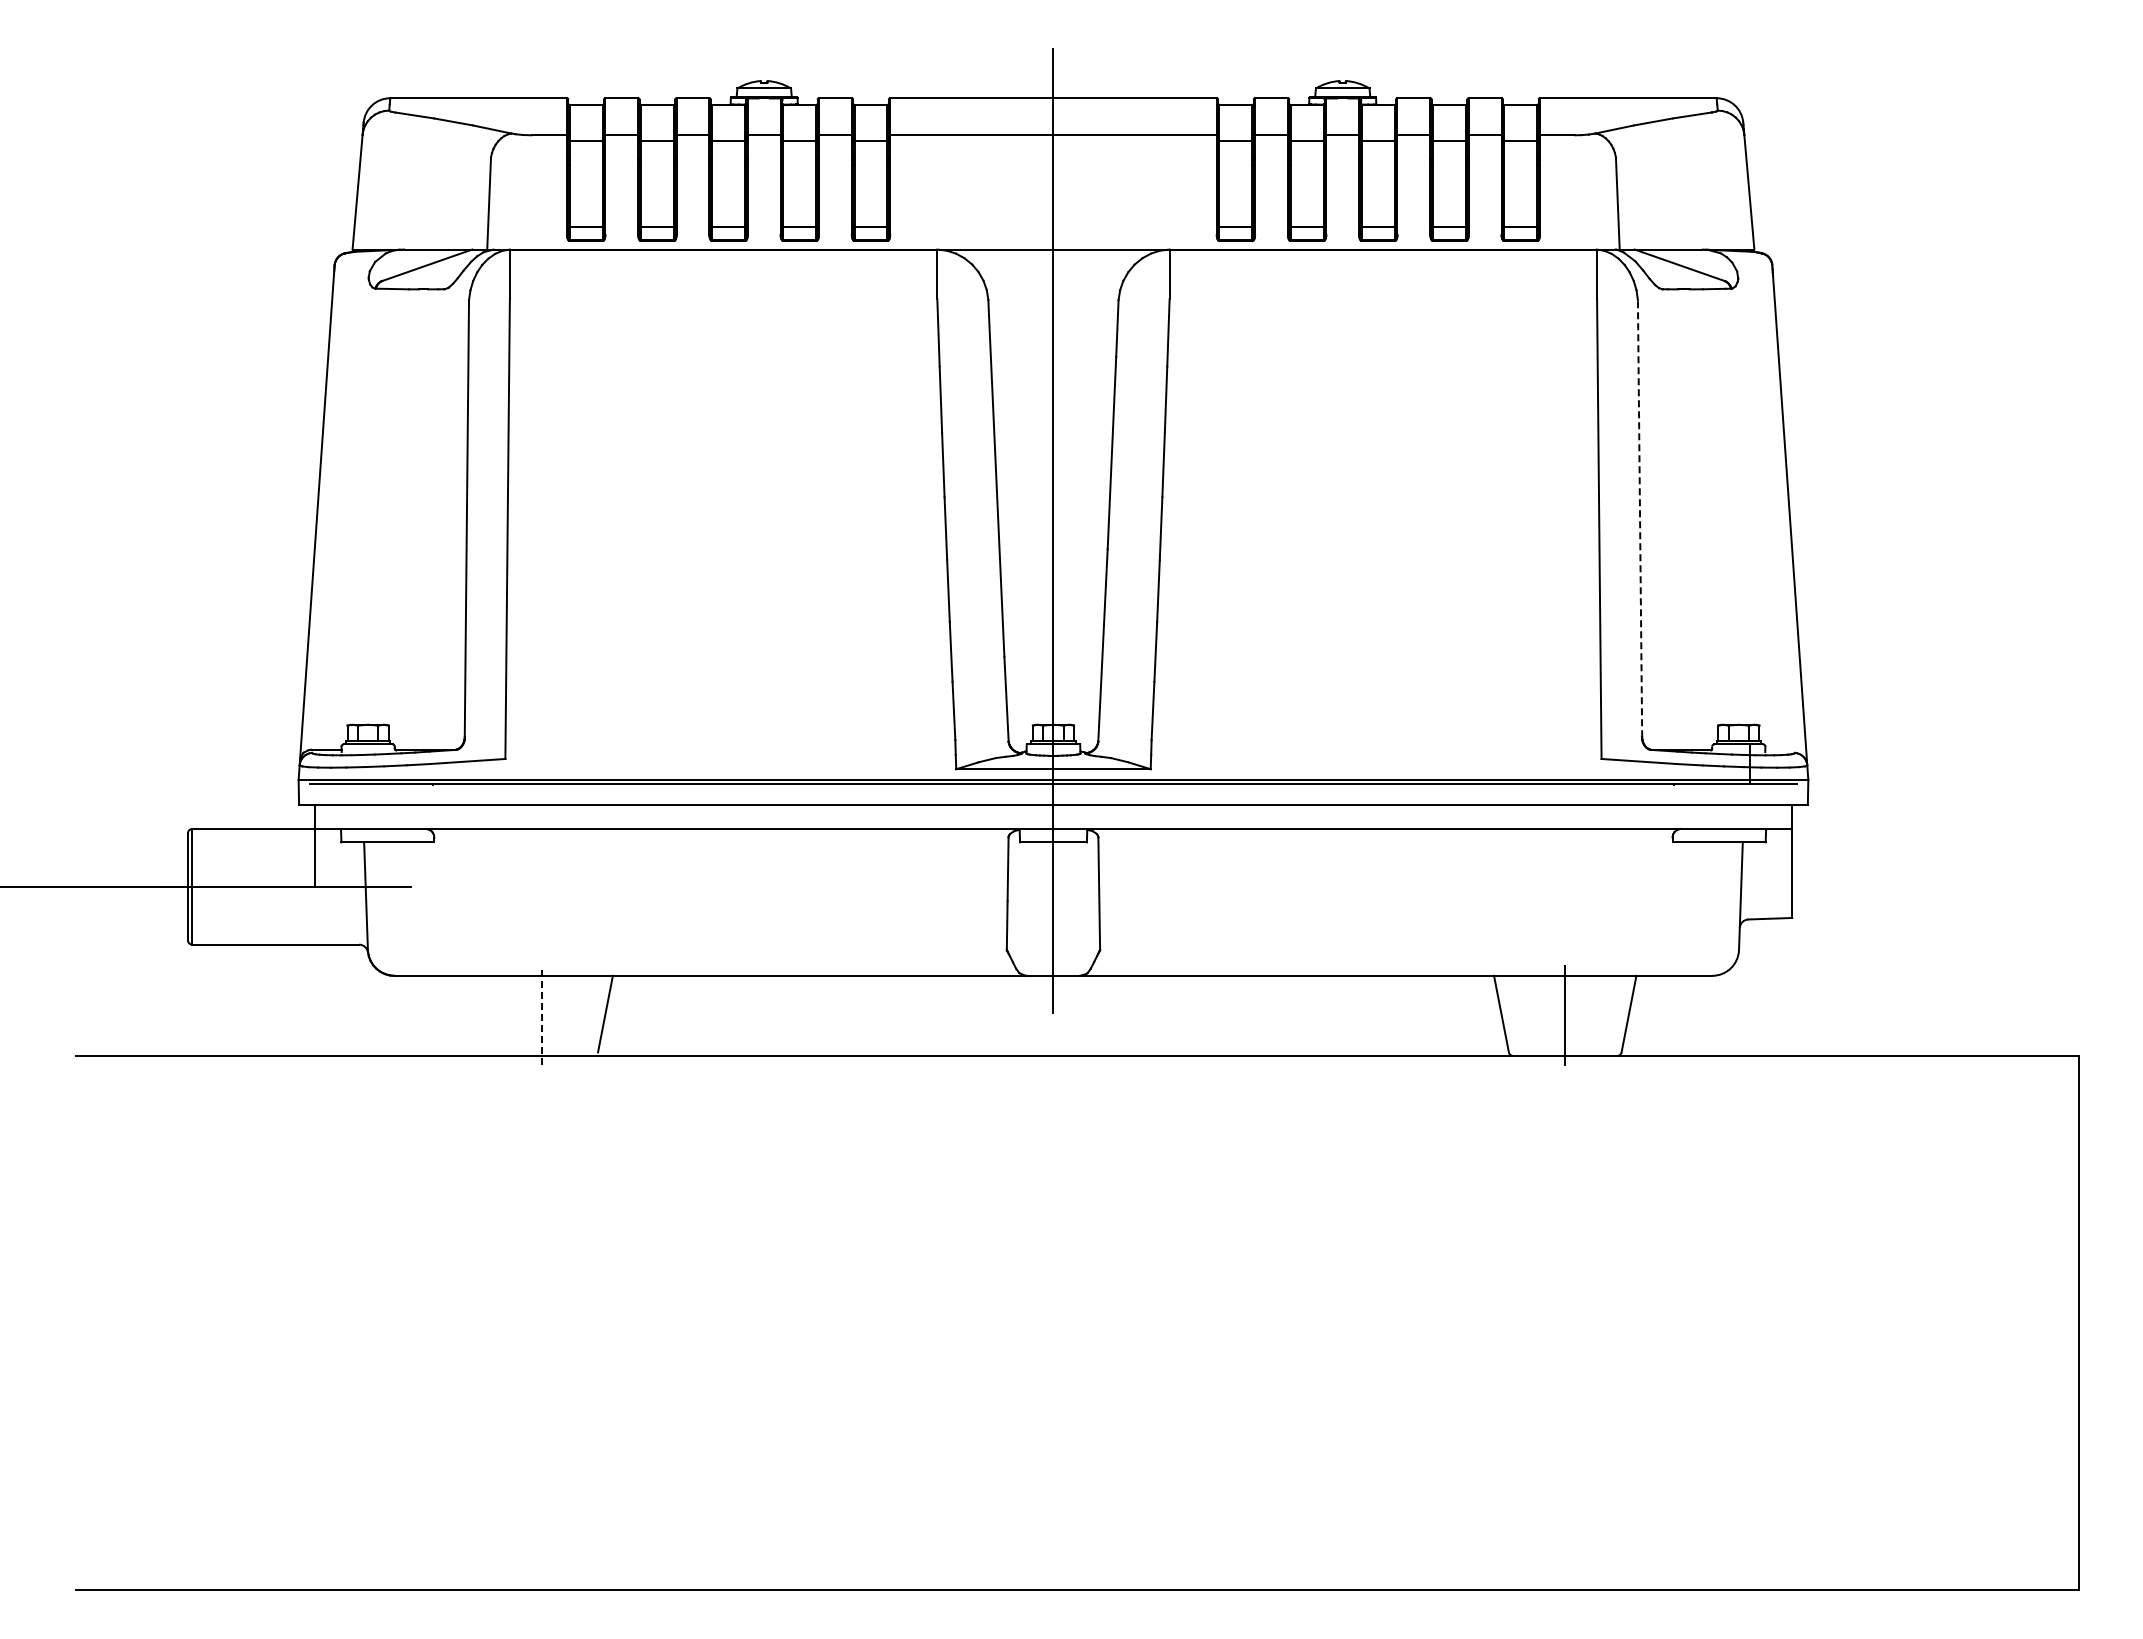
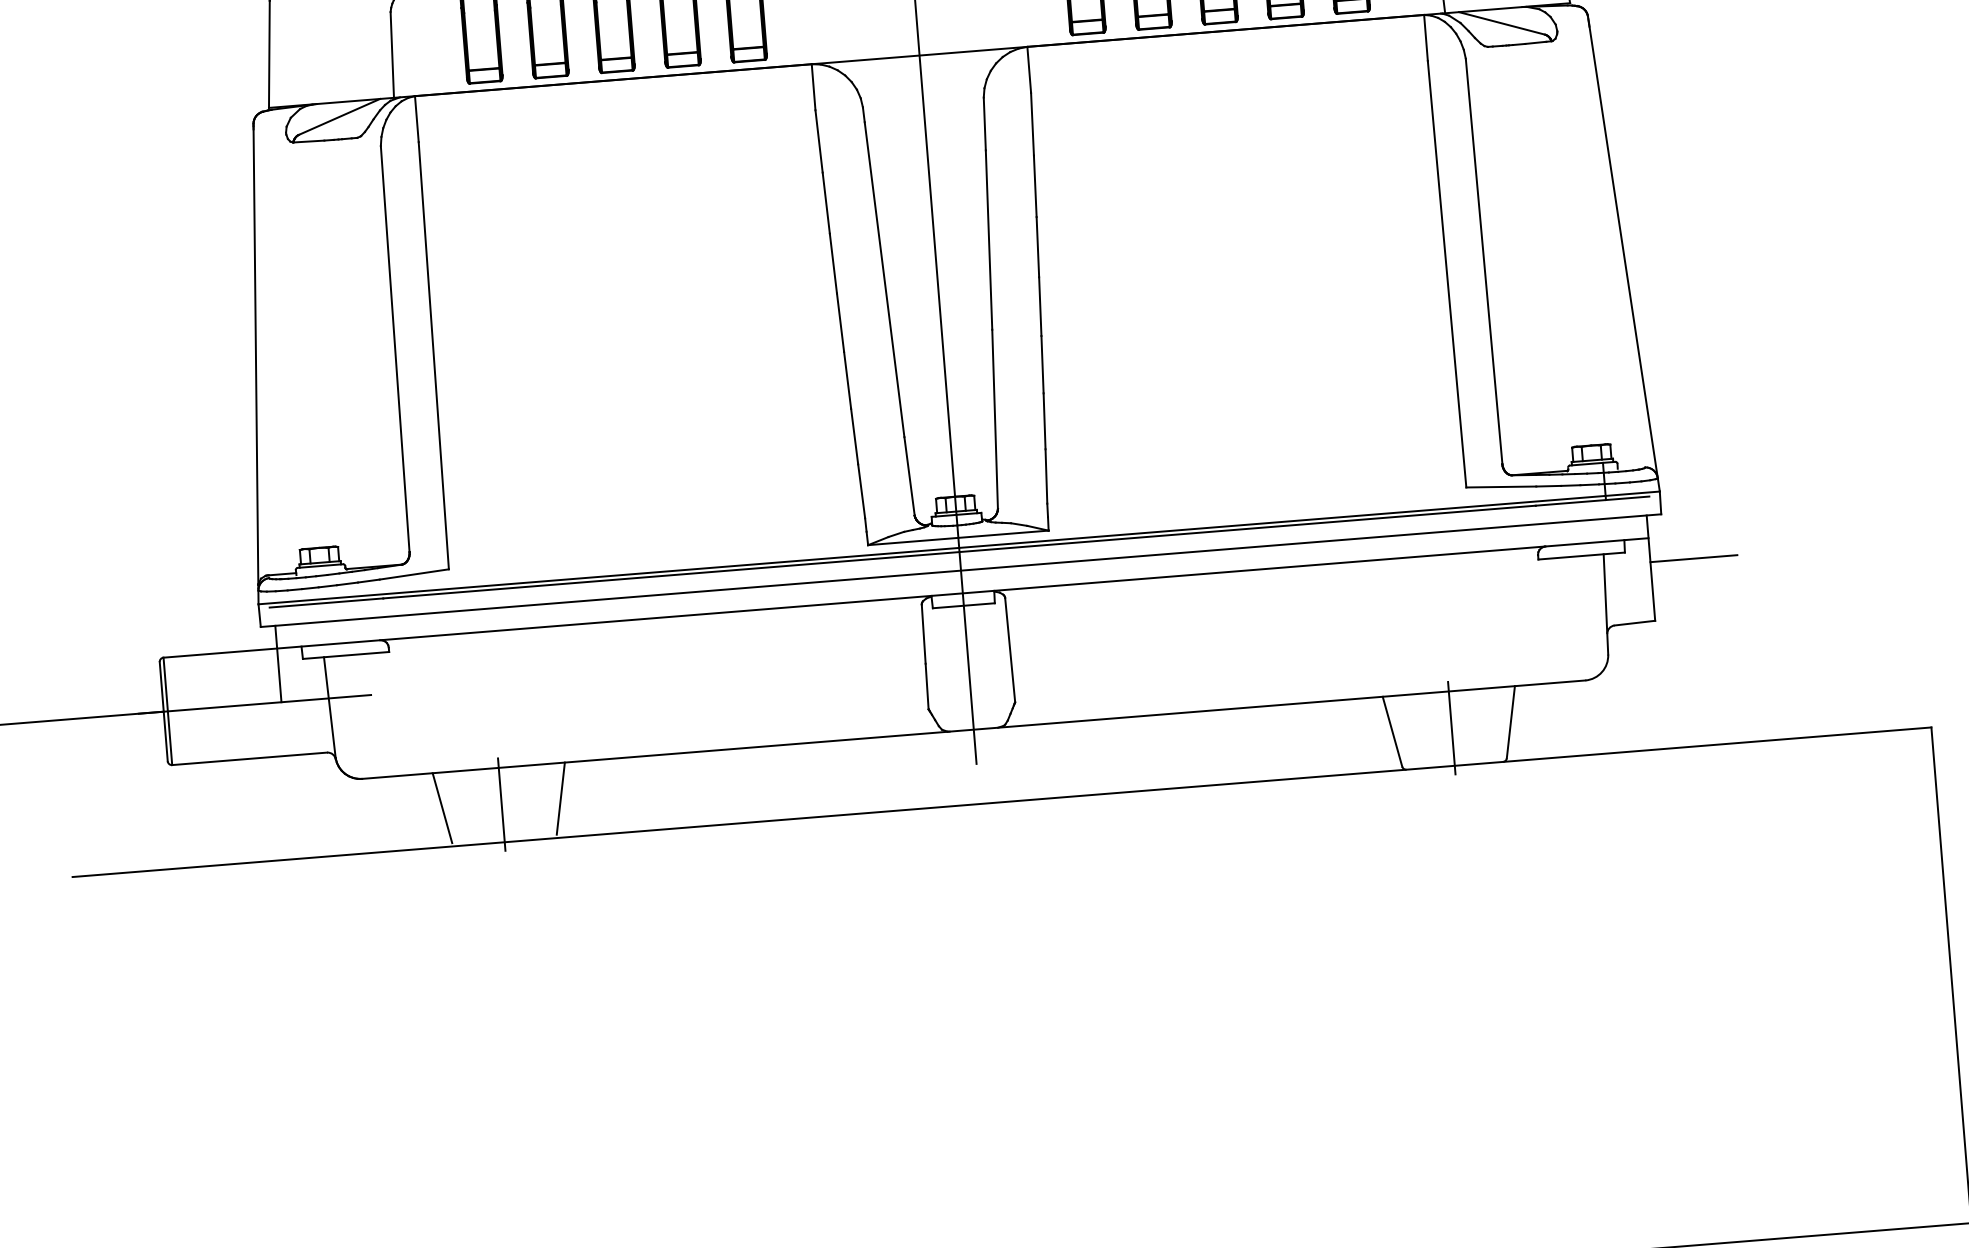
line: (1640, 518) -> (1484, 261), dashed -> solid
line: (1838, 854) -> (1693, 558), added
line: (477, 1013) -> (442, 807), added
line: (541, 1015) -> (501, 804), dashed -> solid

